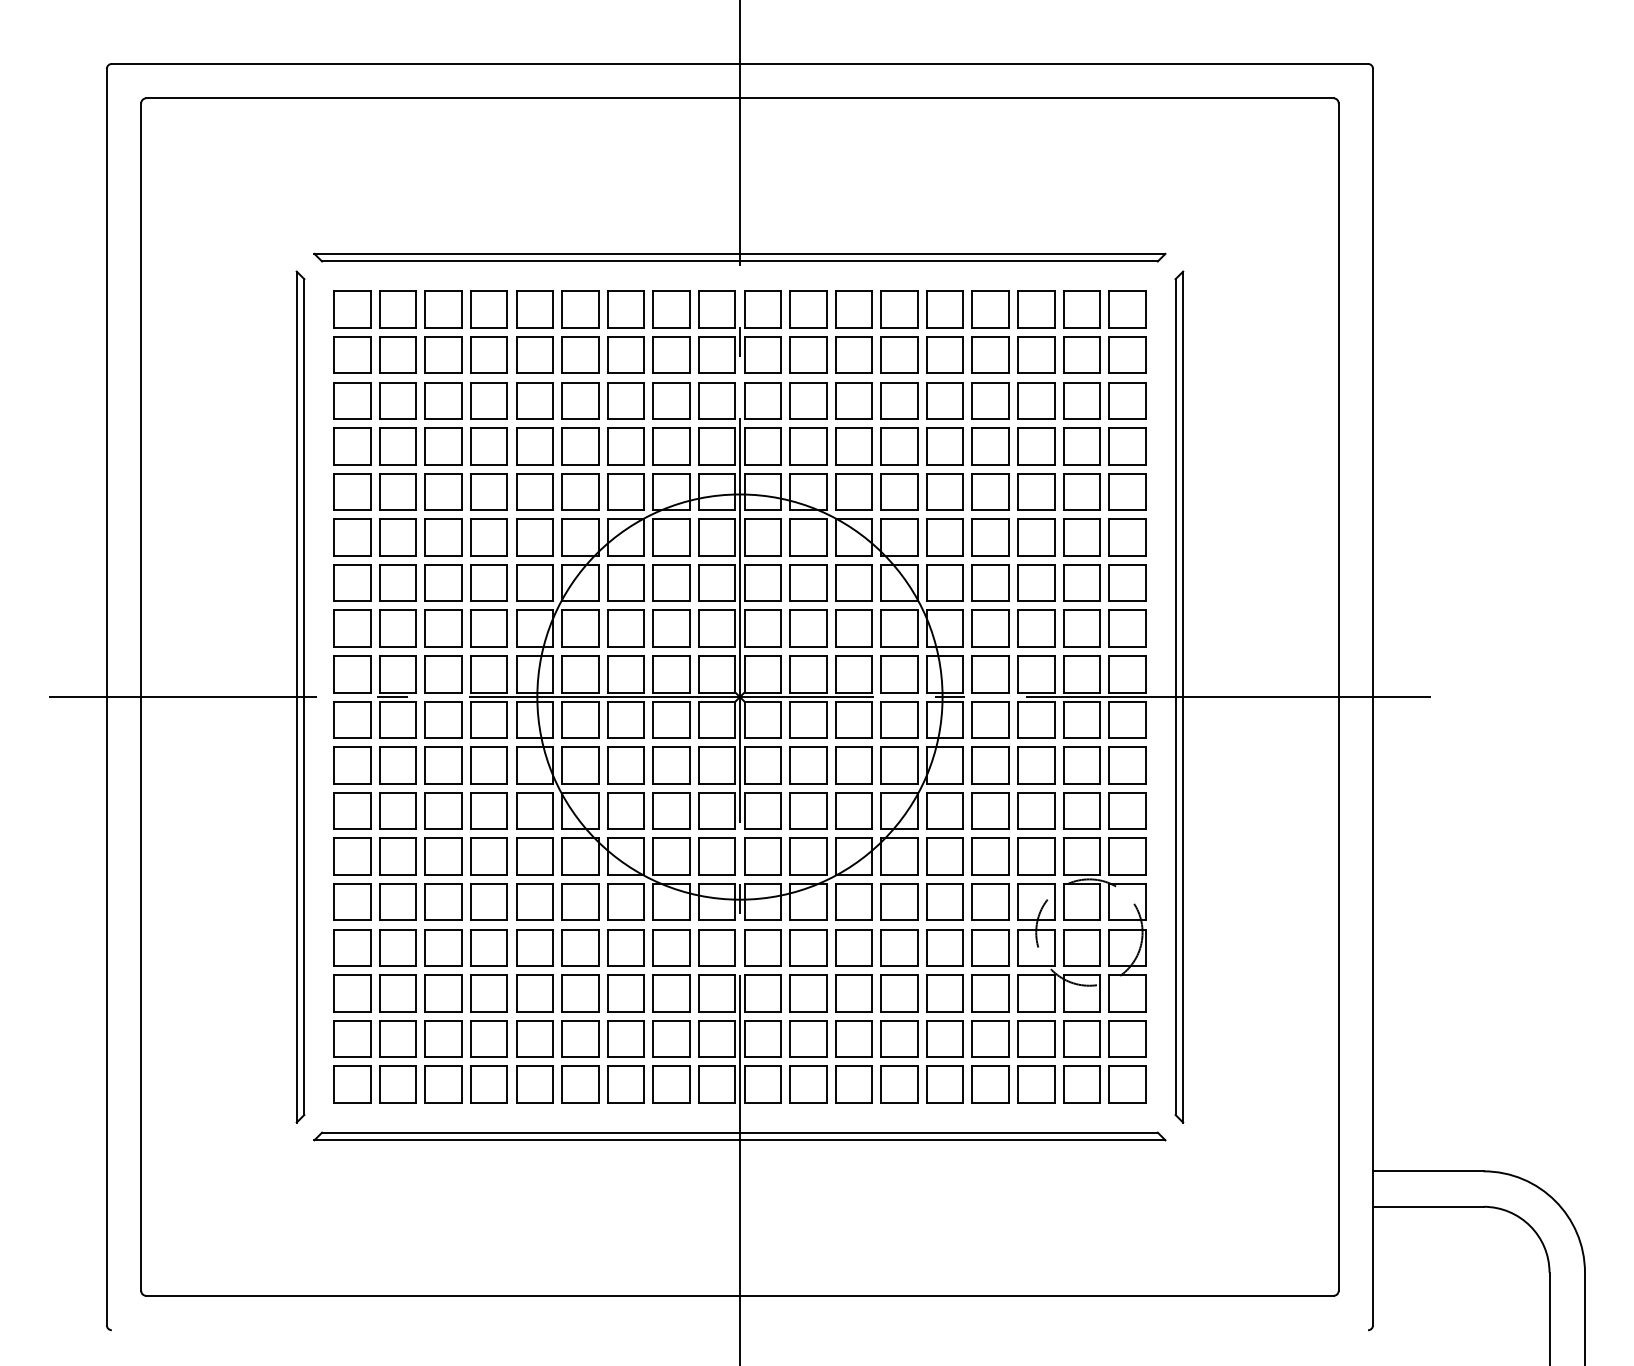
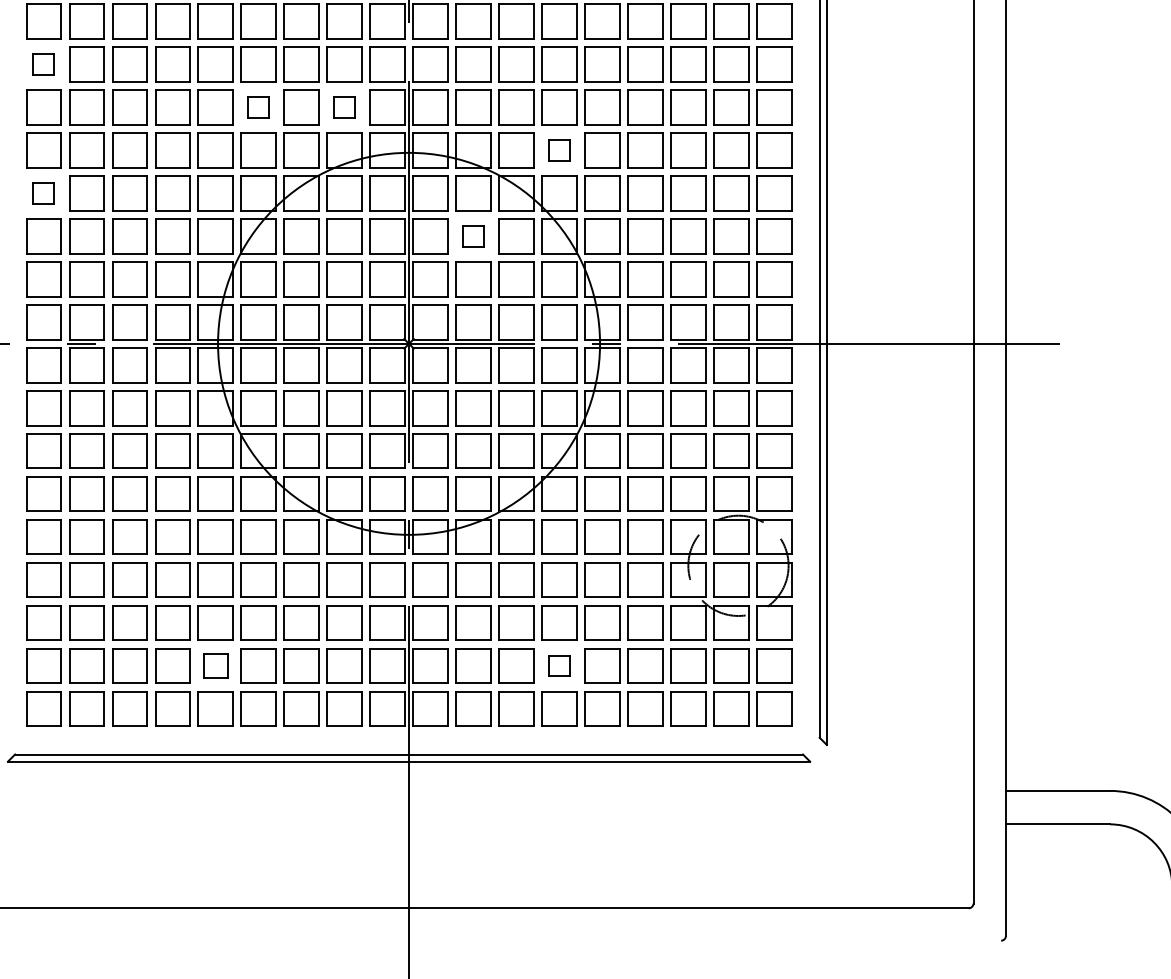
part: (352, 400) -> (43, 64), size x0.6
part: (580, 446) -> (258, 107), size x0.6
part: (671, 446) -> (344, 107), size x0.6
part: (899, 491) -> (559, 150), size x0.6
part: (352, 537) -> (43, 193), size x0.6
part: (808, 582) -> (473, 235), size x0.6
part: (534, 1038) -> (215, 665), size x0.7
part: (899, 1038) -> (559, 665), size x0.6

